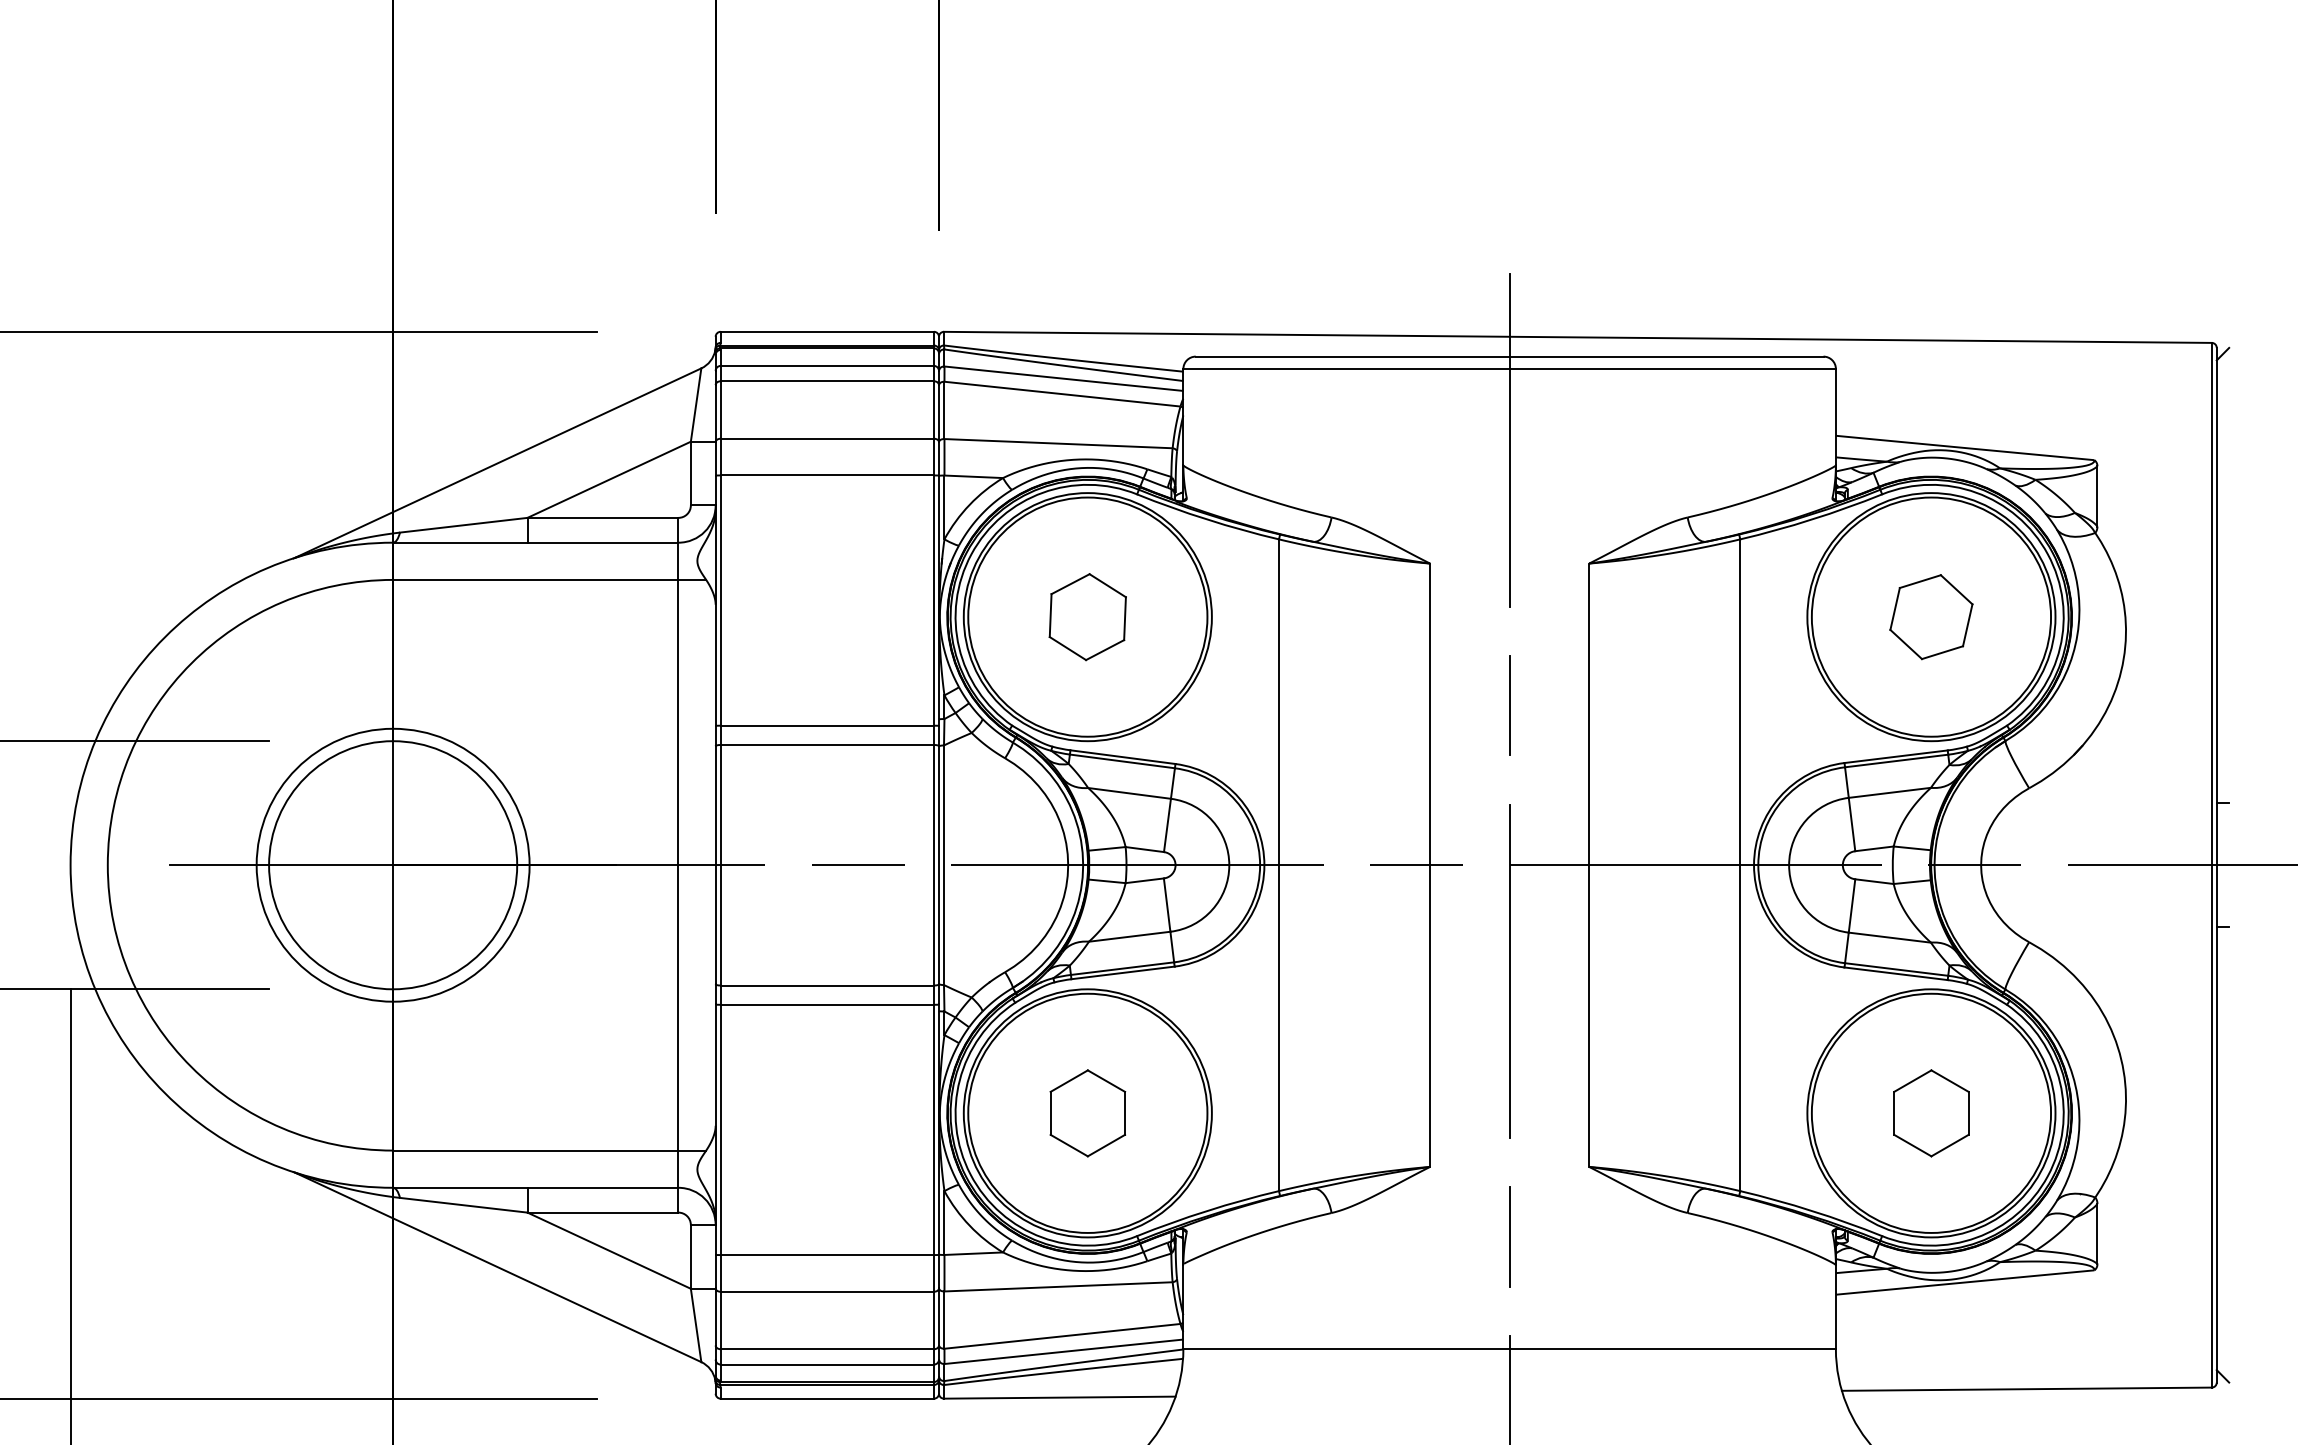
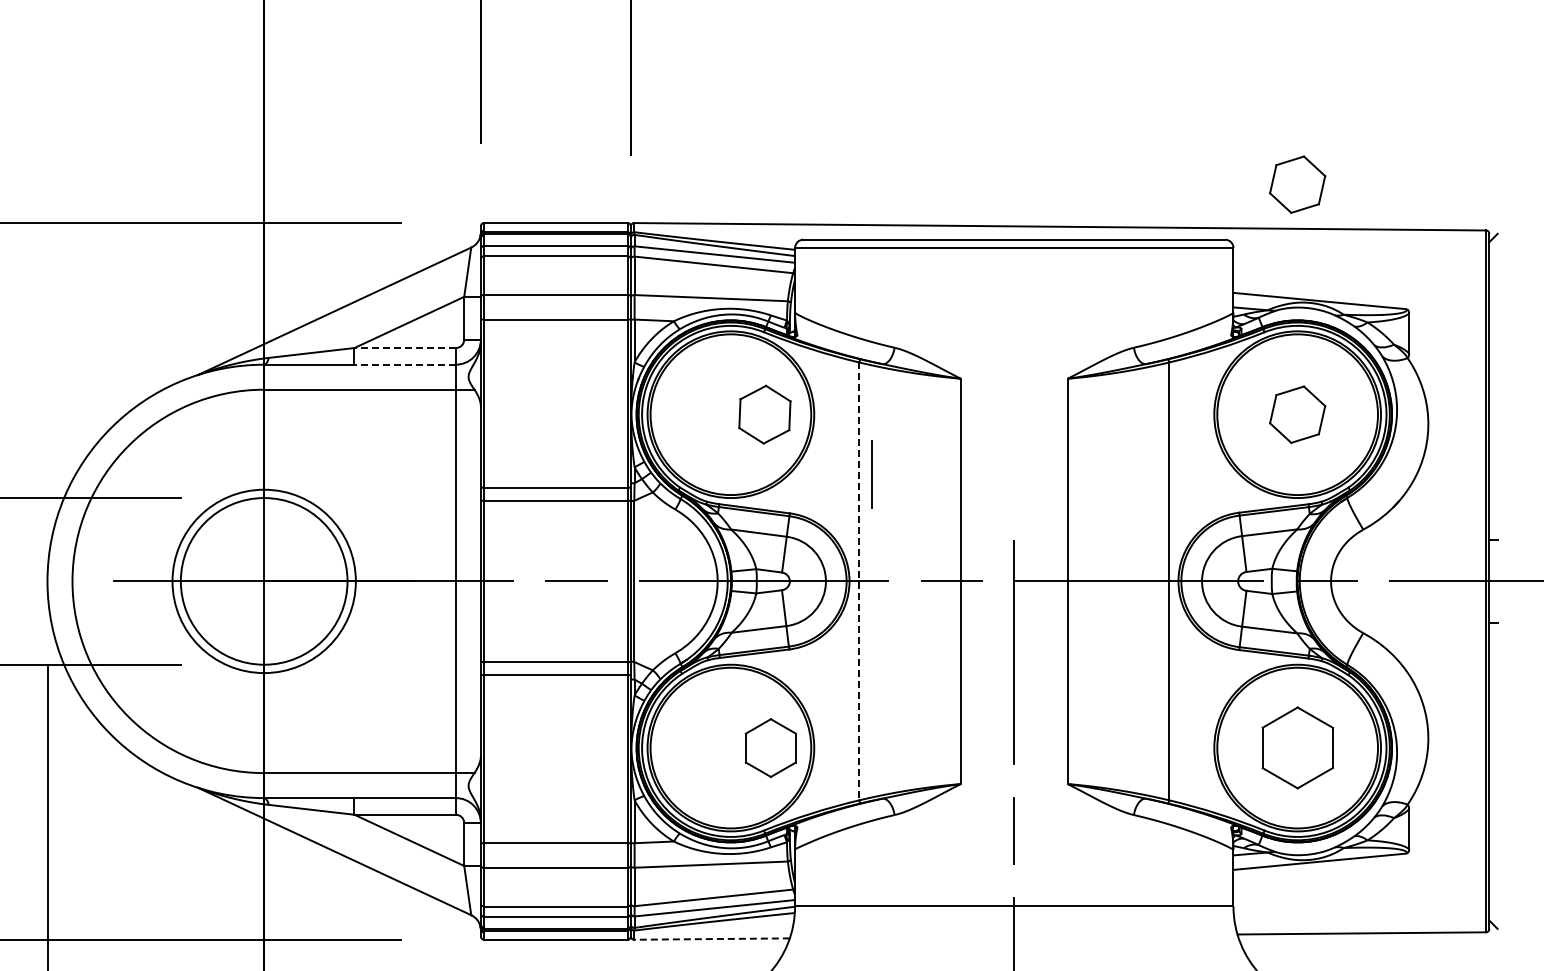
part: (1931, 274) -> (1297, 184), added
line: (1509, 439) -> (1014, 295), removed
line: (603, 518) -> (405, 348), solid -> dashed
line: (603, 542) -> (405, 364), solid -> dashed
part: (1087, 616) -> (764, 414), moved
line: (1508, 706) -> (871, 474), moved
line: (1279, 865) -> (859, 581), solid -> dashed
part: (1087, 1112) -> (770, 747), moved
part: (1931, 1113) -> (1297, 748), size x1.4
line: (1060, 1398) -> (712, 939), solid -> dashed

